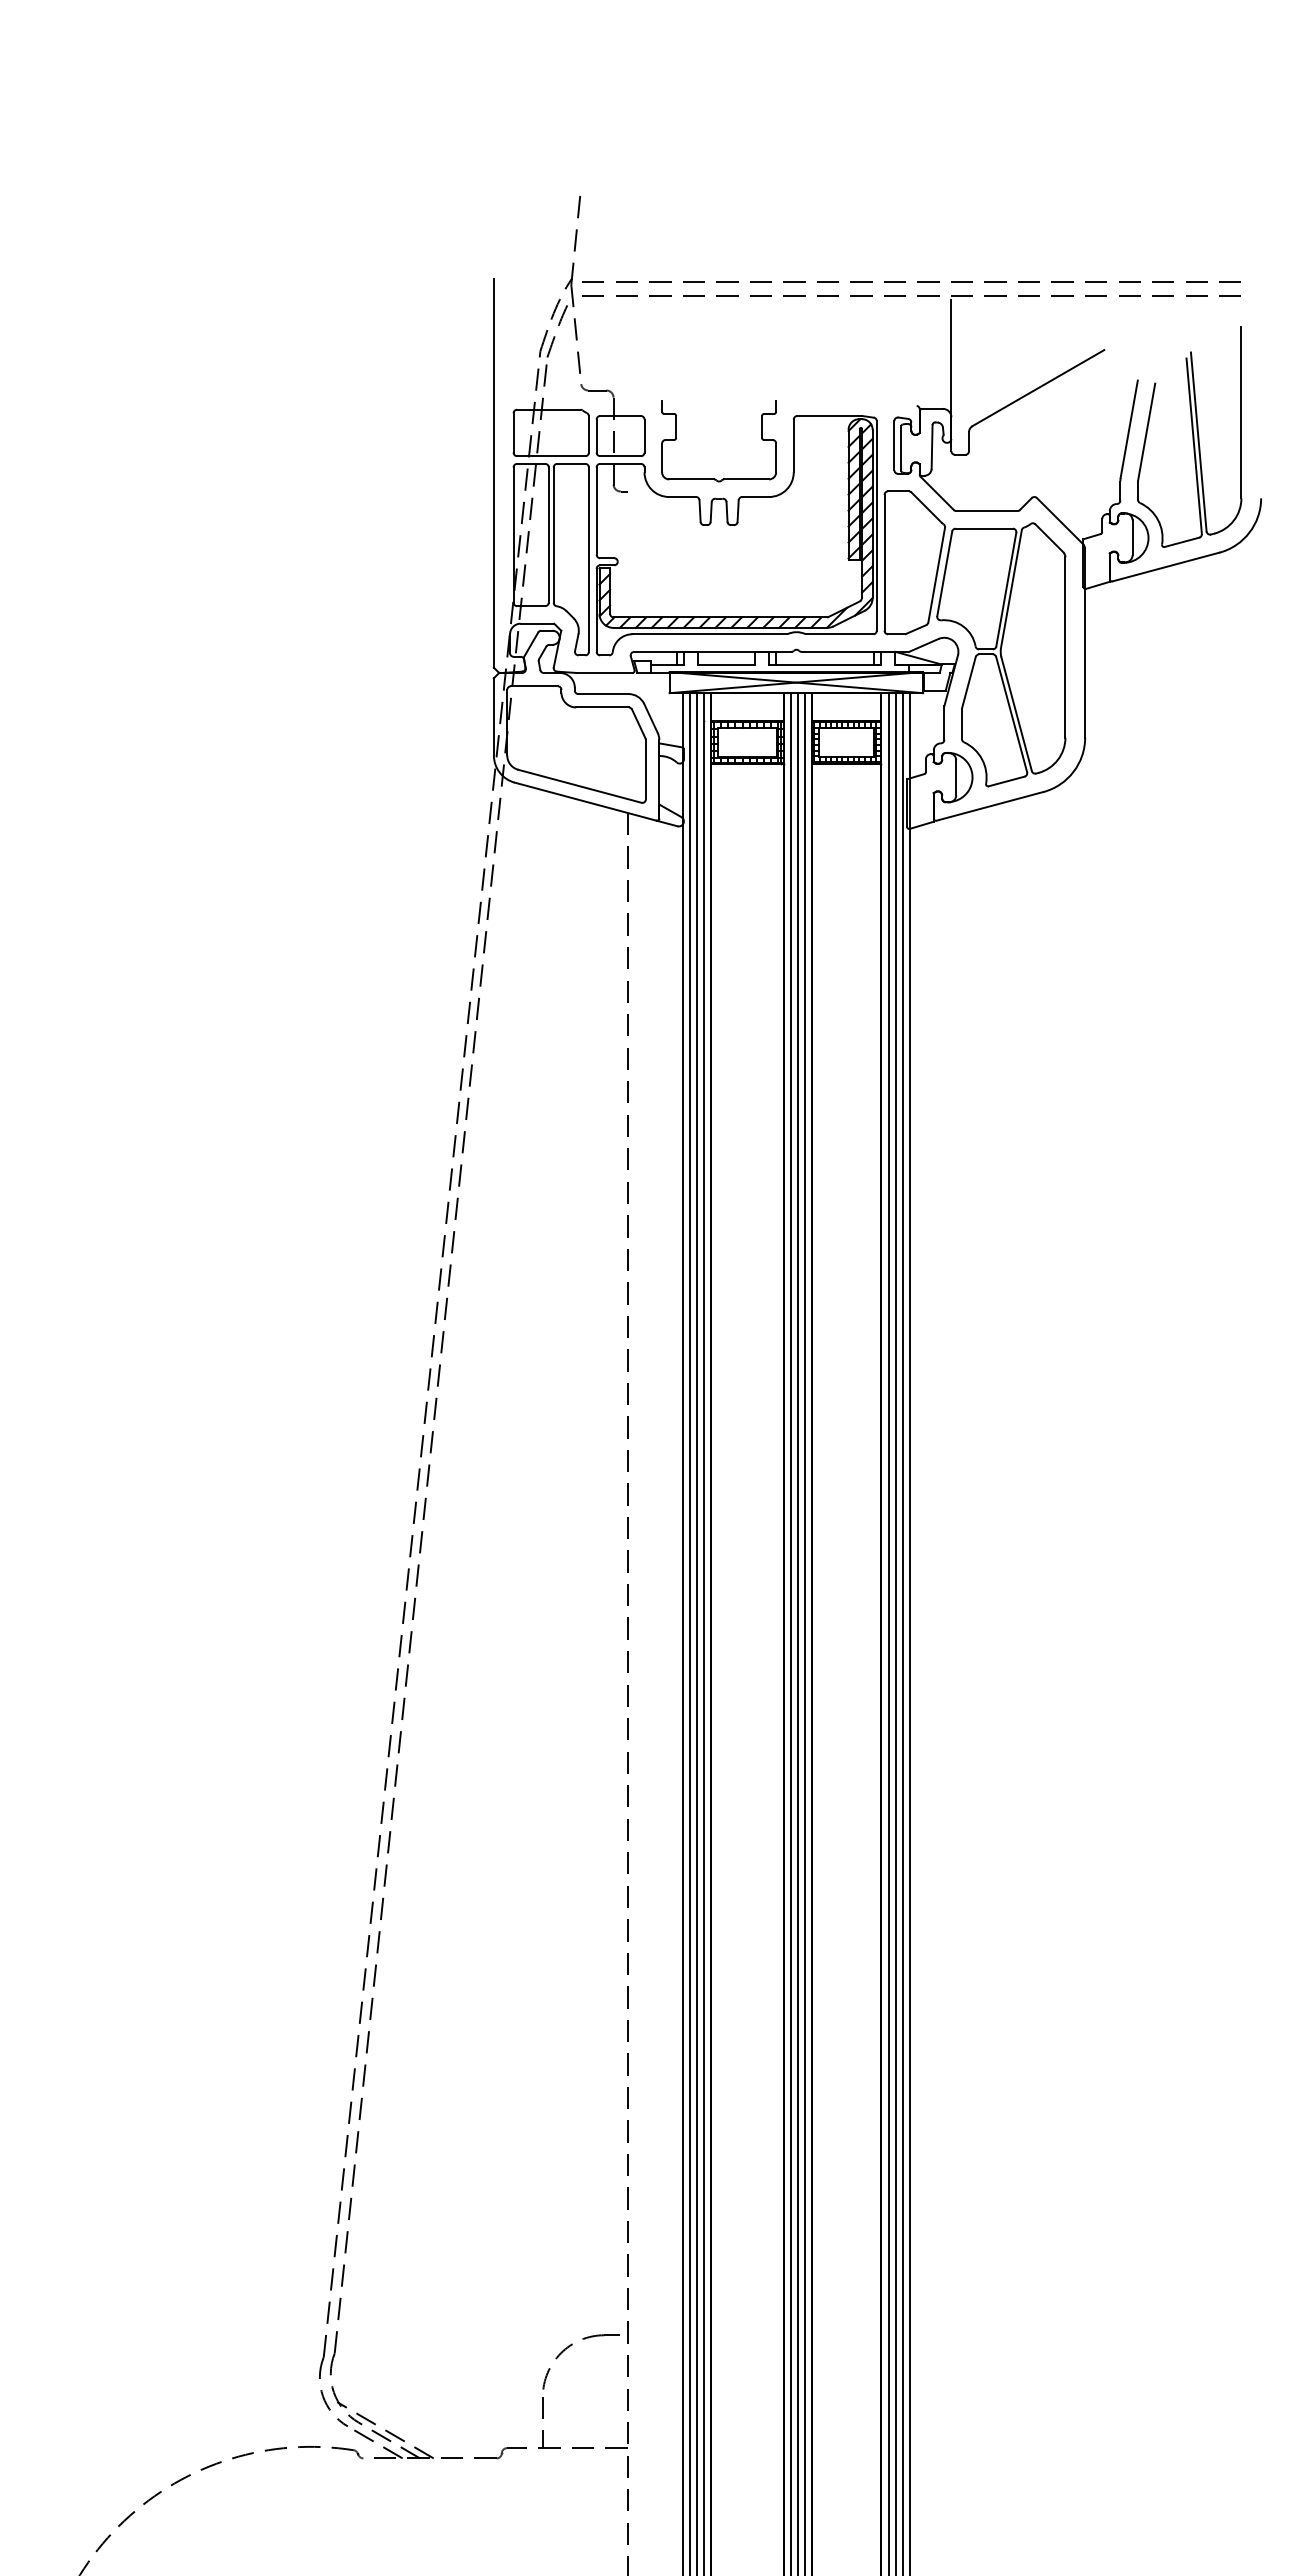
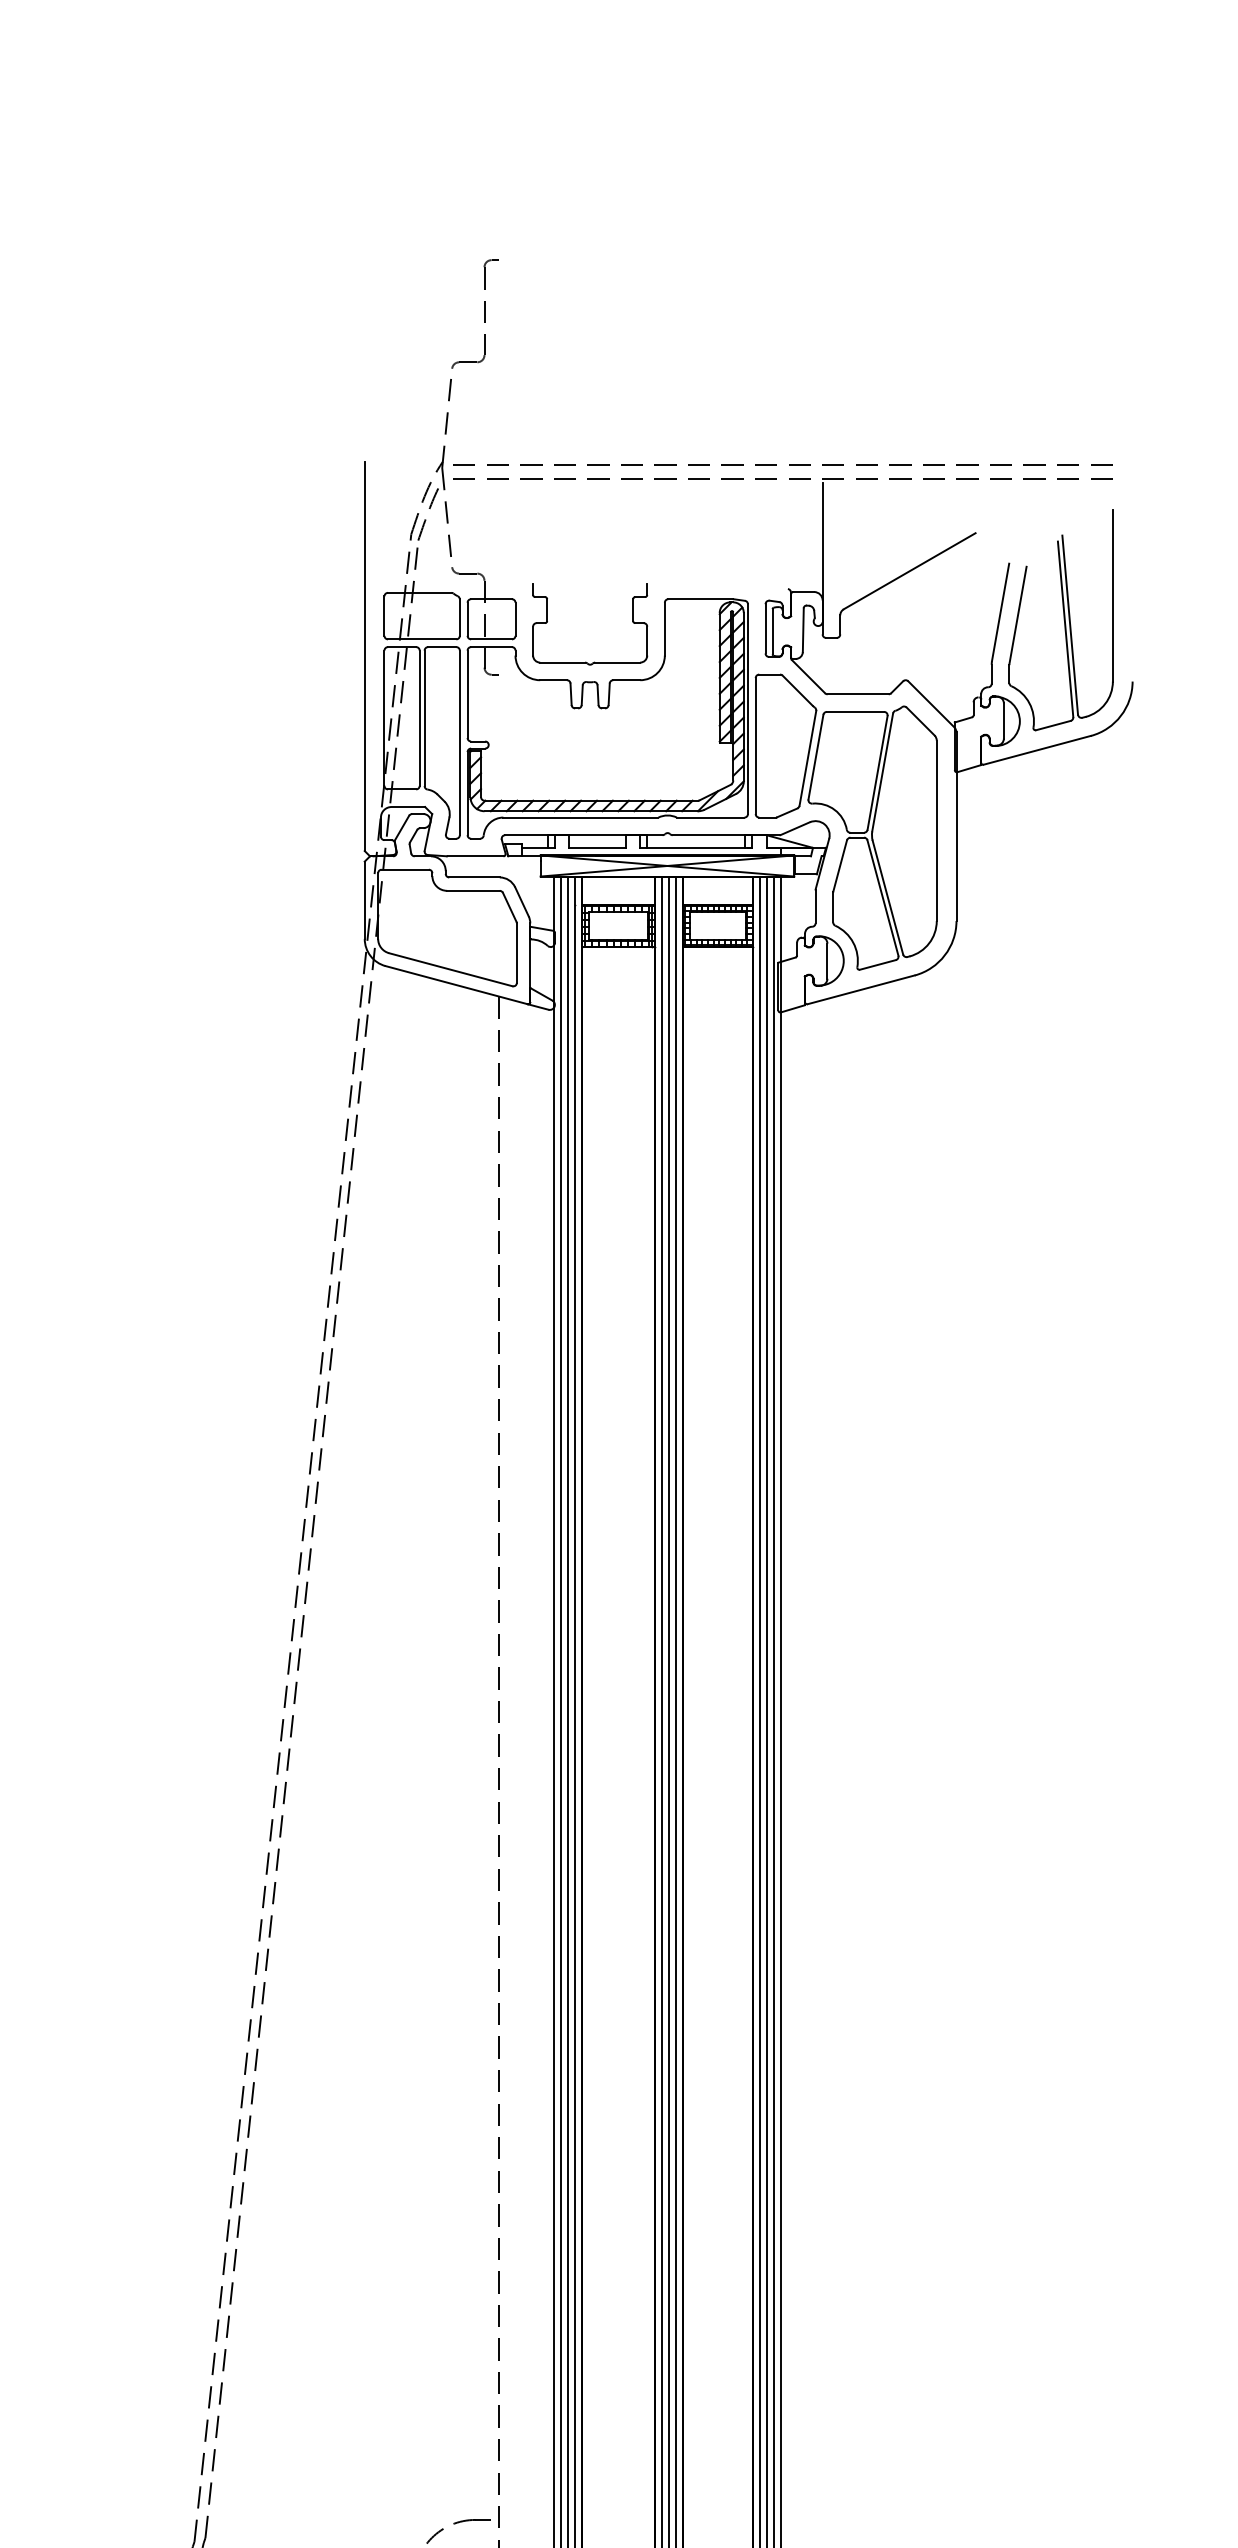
part: (613, 130) -> (484, 313), added

